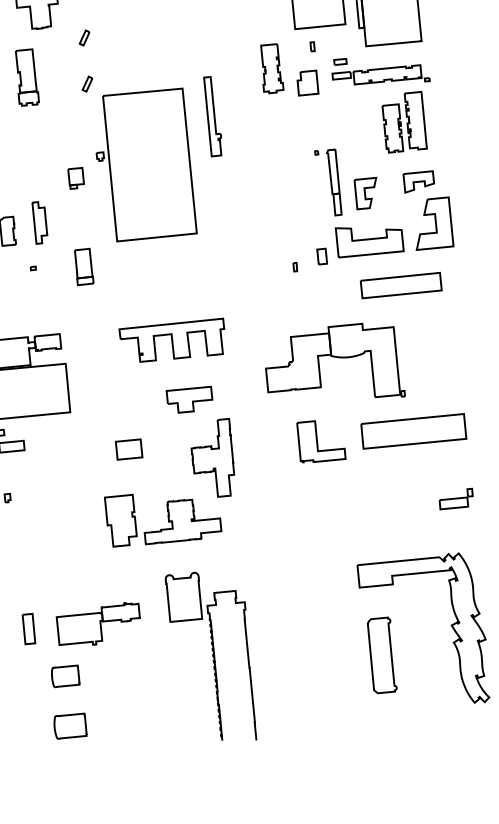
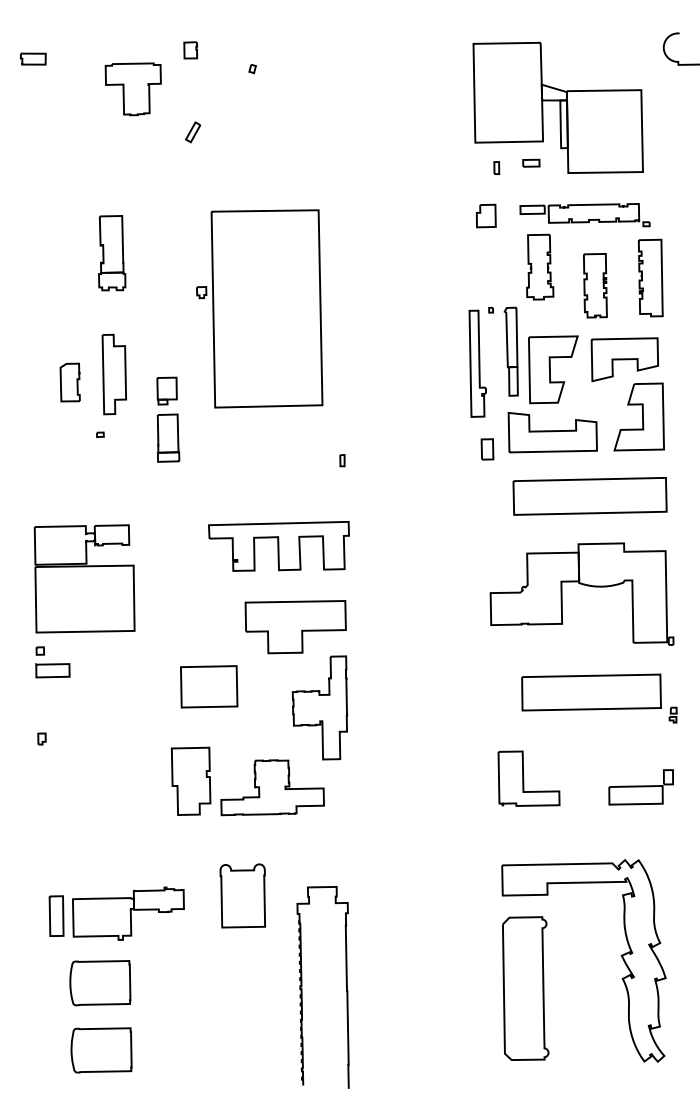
part: (340, 61) -> (531, 162), moved
part: (272, 68) -> (540, 266), moved
part: (27, 77) -> (112, 253), moved
part: (307, 82) -> (485, 215), size x0.71
part: (87, 84) -> (191, 194), removed
part: (213, 116) -> (477, 363), moved
part: (415, 120) -> (650, 277), moved
part: (75, 178) -> (166, 390), moved
part: (418, 181) -> (624, 359), size x1.67
part: (366, 193) -> (553, 369), size x1.67
part: (39, 222) -> (113, 374), size x1.43
part: (295, 267) -> (342, 460), moved
part: (400, 285) -> (589, 496), size x1.43
part: (334, 357) -> (583, 585), moved
part: (189, 400) -> (295, 627), size x1.67
part: (320, 440) -> (528, 778), moved
part: (475, 442) -> (672, 714), added
part: (129, 449) -> (209, 686), size x1.67
part: (455, 499) -> (640, 787), size x1.43
part: (183, 596) -> (242, 895), moved
part: (98, 624) -> (128, 913), moved
part: (382, 655) -> (525, 988), size x1.43
part: (65, 676) -> (100, 983), size x1.67
part: (70, 726) -> (101, 1050), size x1.43

